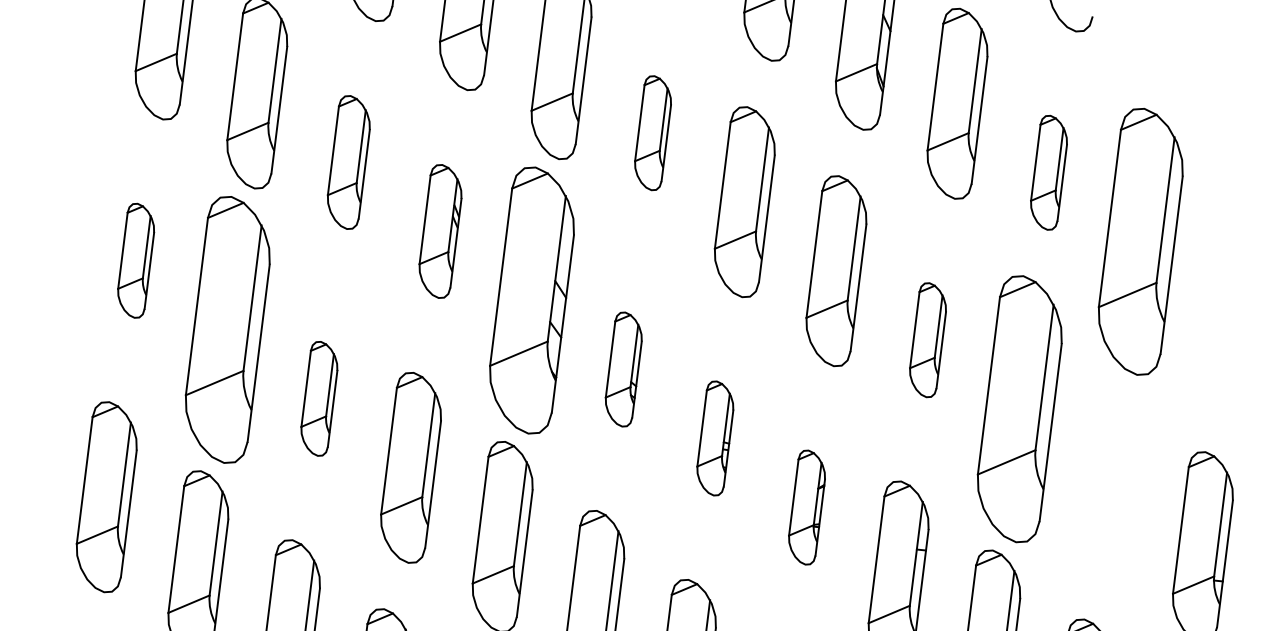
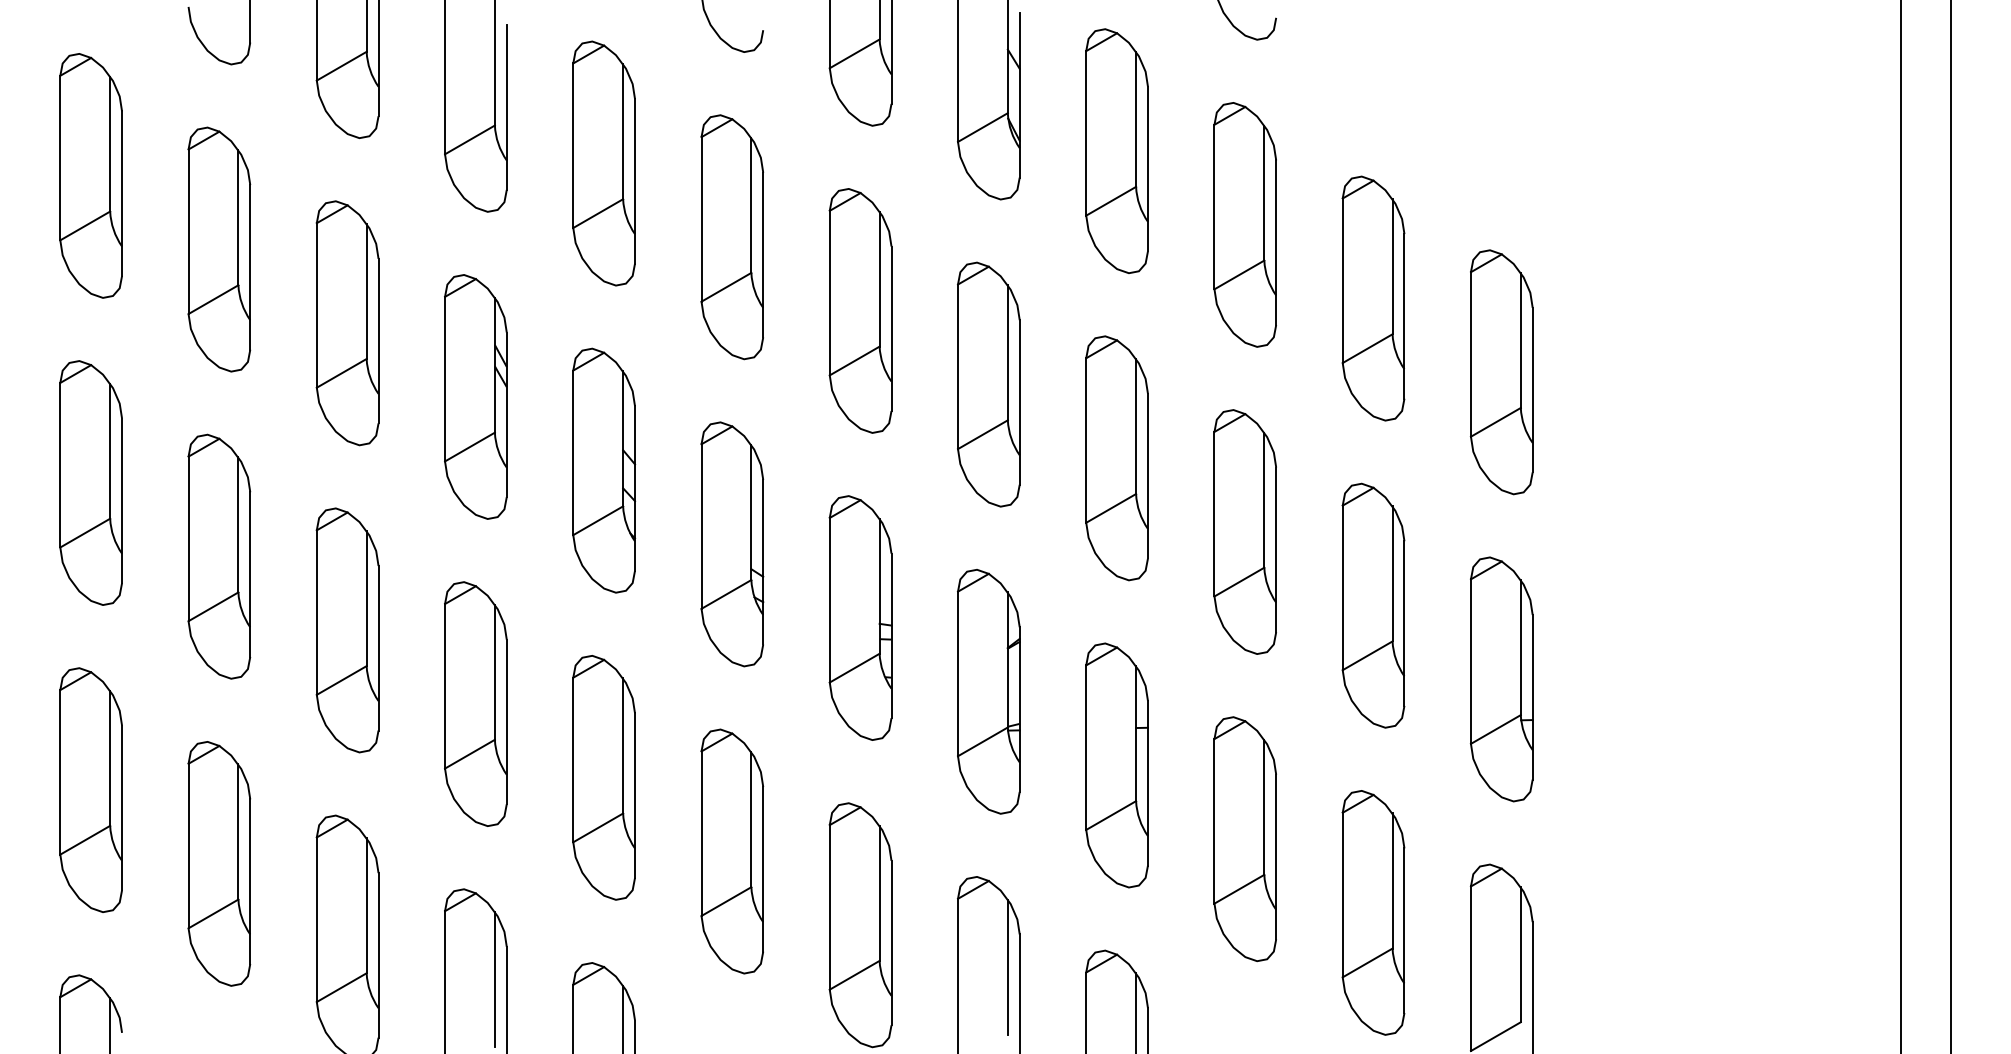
part: (652, 133) -> (731, 237), size x1.67
part: (348, 162) -> (347, 323), size x1.43
part: (1048, 172) -> (1244, 224), size x1.67
part: (440, 231) -> (475, 396), size x1.43
part: (1140, 241) -> (1373, 298), size x0.71
part: (135, 260) -> (90, 482), size x1.67
part: (532, 300) -> (604, 470), size x0.71
part: (1232, 310) -> (1501, 372), added
part: (227, 329) -> (219, 556), size x0.71
part: (927, 340) -> (1116, 458), size x1.67
part: (623, 369) -> (732, 544), size x1.67
part: (319, 398) -> (347, 630), size x1.67
part: (1019, 408) -> (1244, 531), size x0.71
part: (715, 438) -> (860, 617), size x1.67
part: (1111, 478) -> (1373, 605), added
part: (806, 507) -> (988, 691), size x1.67

